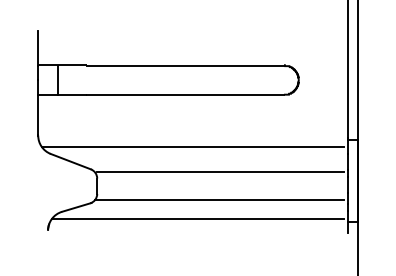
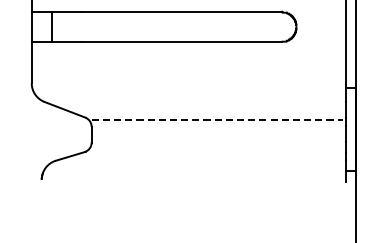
line: (192, 146) -> (188, 94), removed
line: (221, 171) -> (217, 119), solid -> dashed
line: (219, 199) -> (215, 148), removed
line: (197, 218) -> (193, 167), removed

